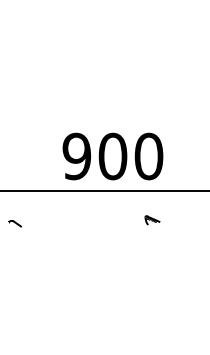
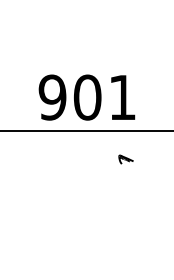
text: (148, 156) -> (122, 97), 900 -> 901

